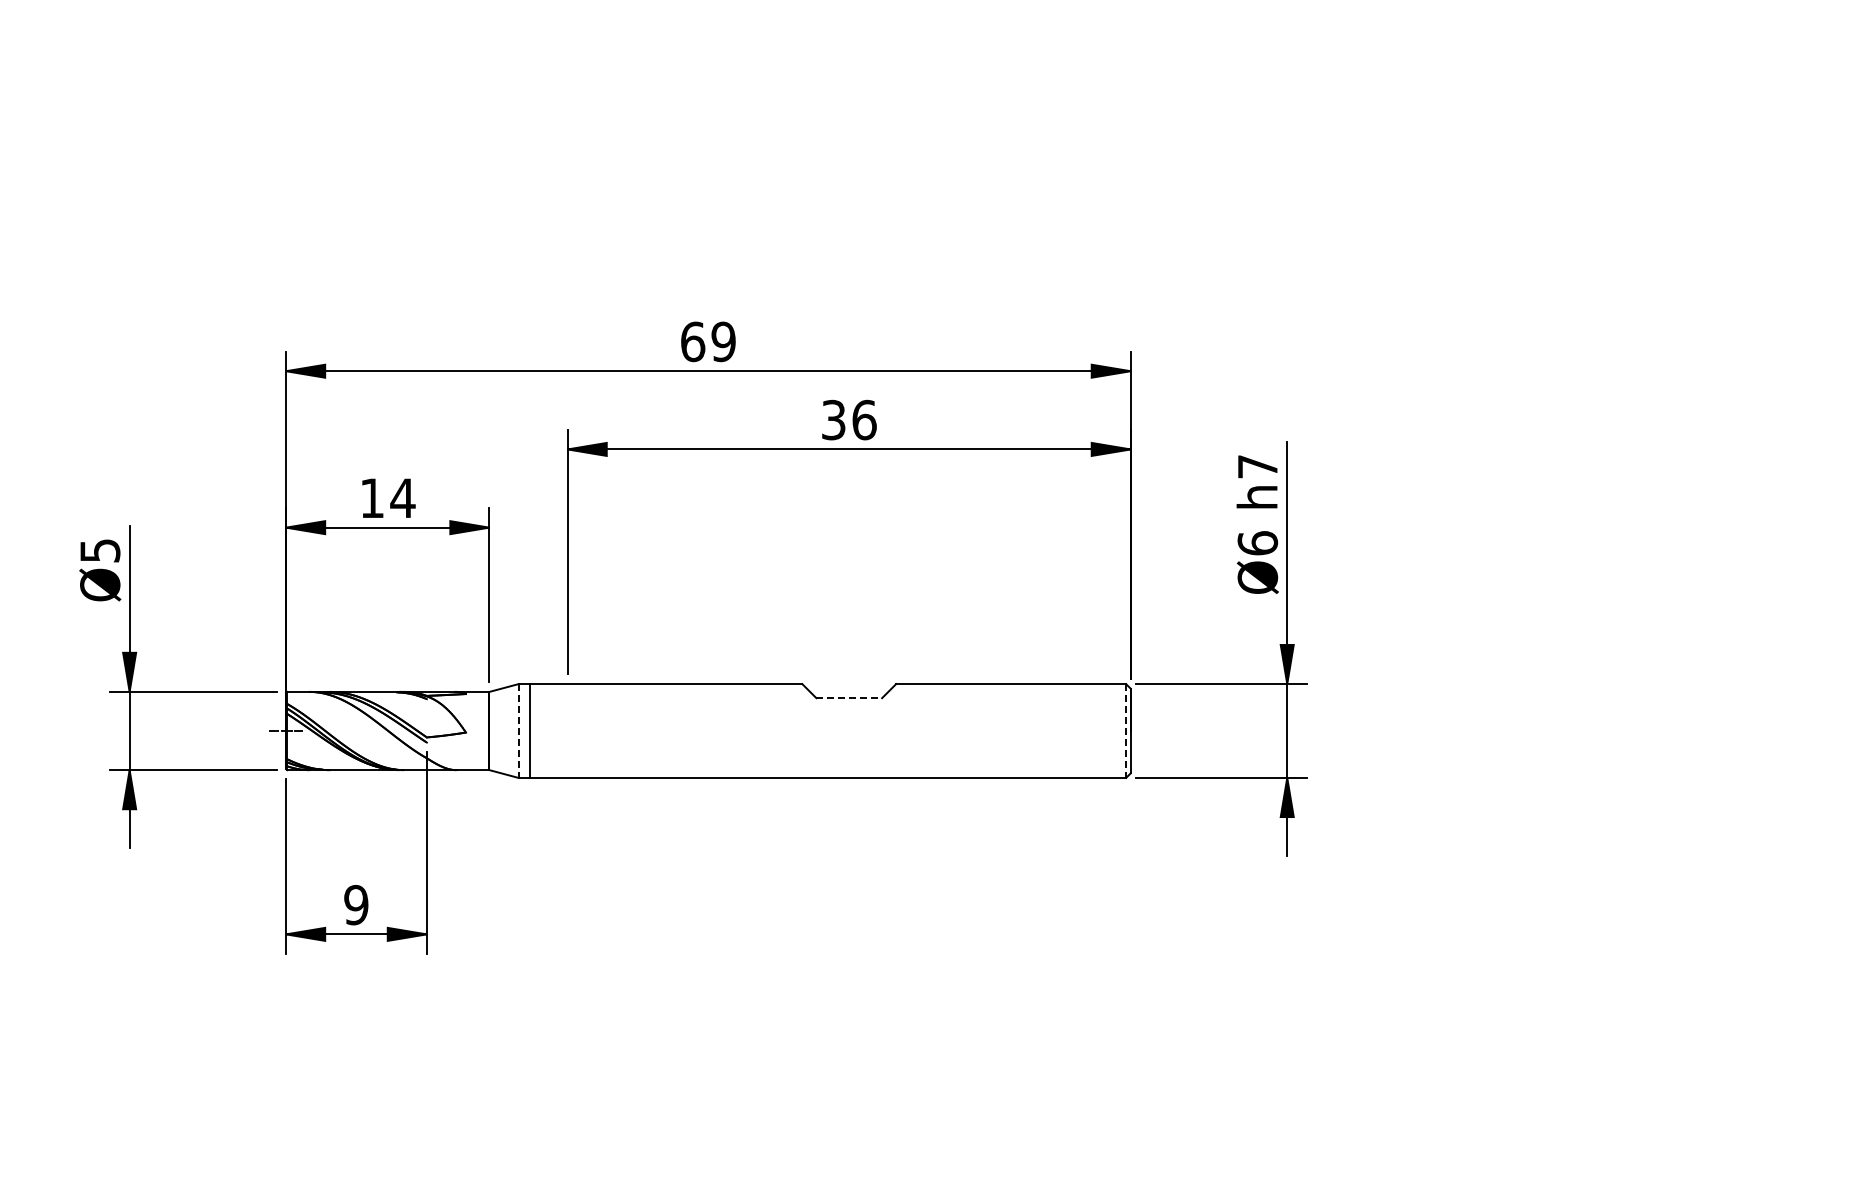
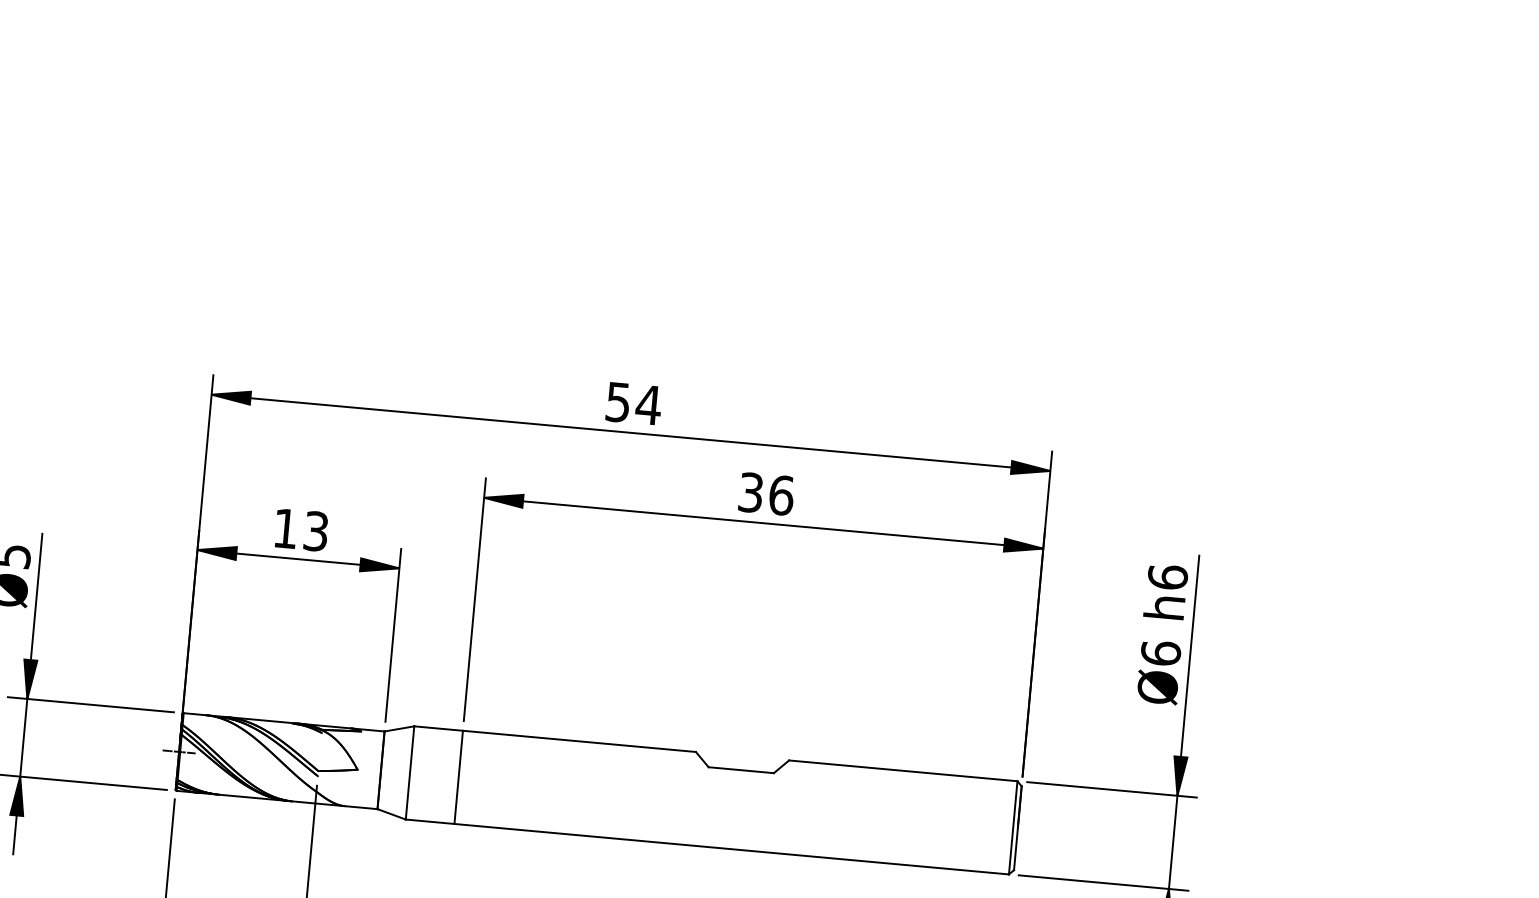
text: (708, 341) -> (633, 403), 69 -> 54
text: (1257, 466) -> (1167, 577), h7 -> h6
text: (402, 498) -> (315, 531), 14 -> 13
line: (849, 698) -> (741, 770), dashed -> solid
line: (529, 730) -> (458, 776), moved
line: (518, 731) -> (409, 773), dashed -> solid
line: (1126, 731) -> (1013, 828), dashed -> solid

